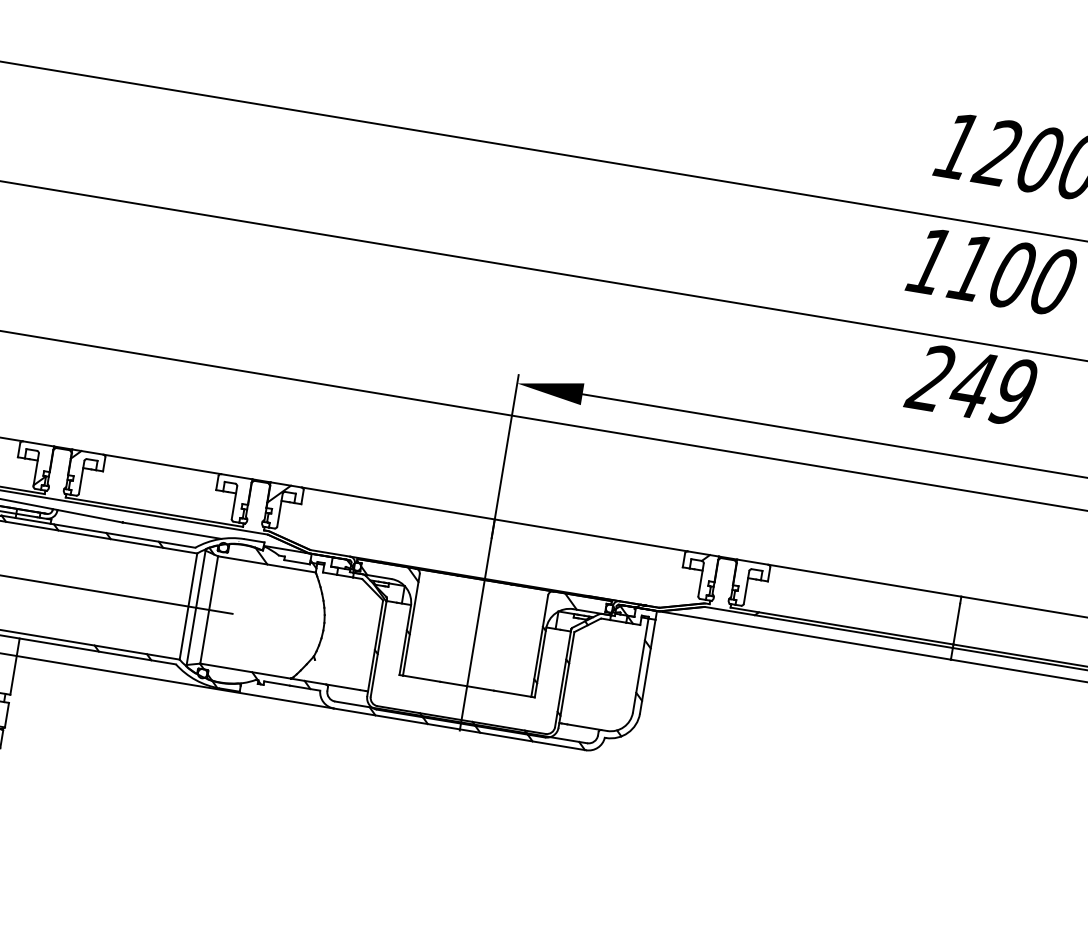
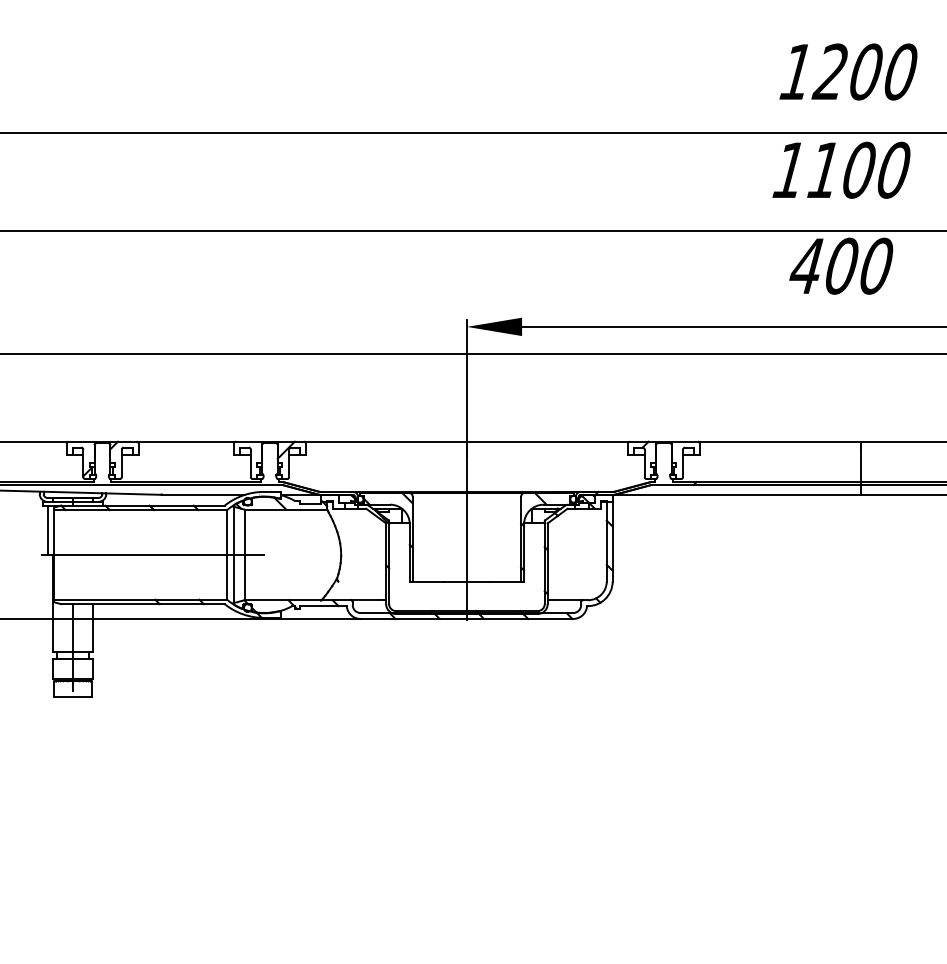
text: (971, 384) -> (840, 265), 249 -> 400

